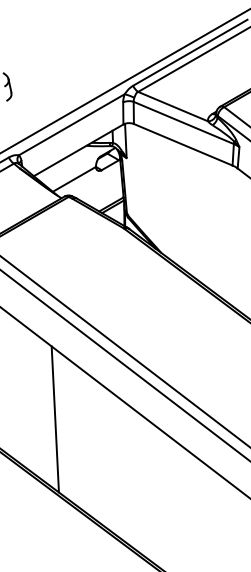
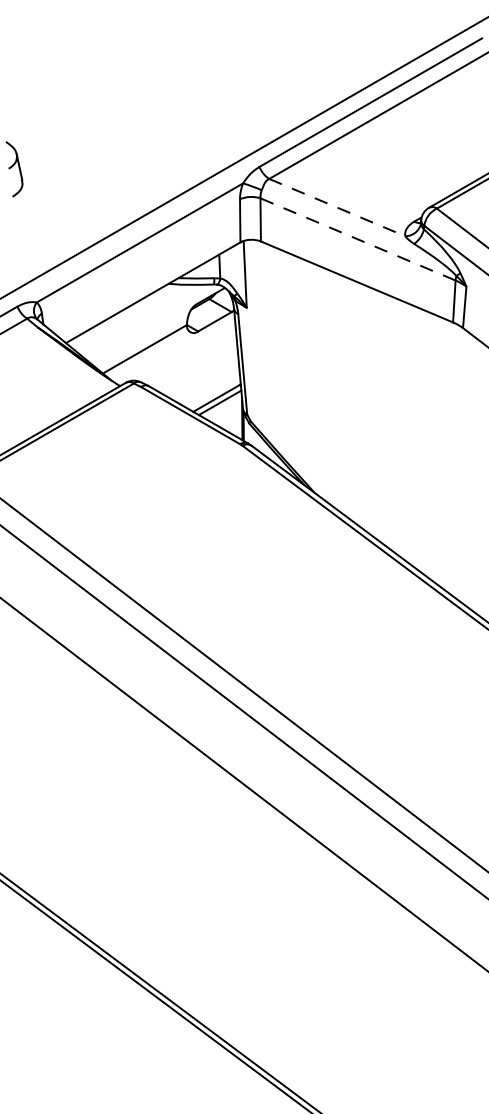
line: (173, 106) -> (337, 207), solid -> dashed
line: (183, 122) -> (357, 238), solid -> dashed
line: (54, 419) -> (106, 817), removed

